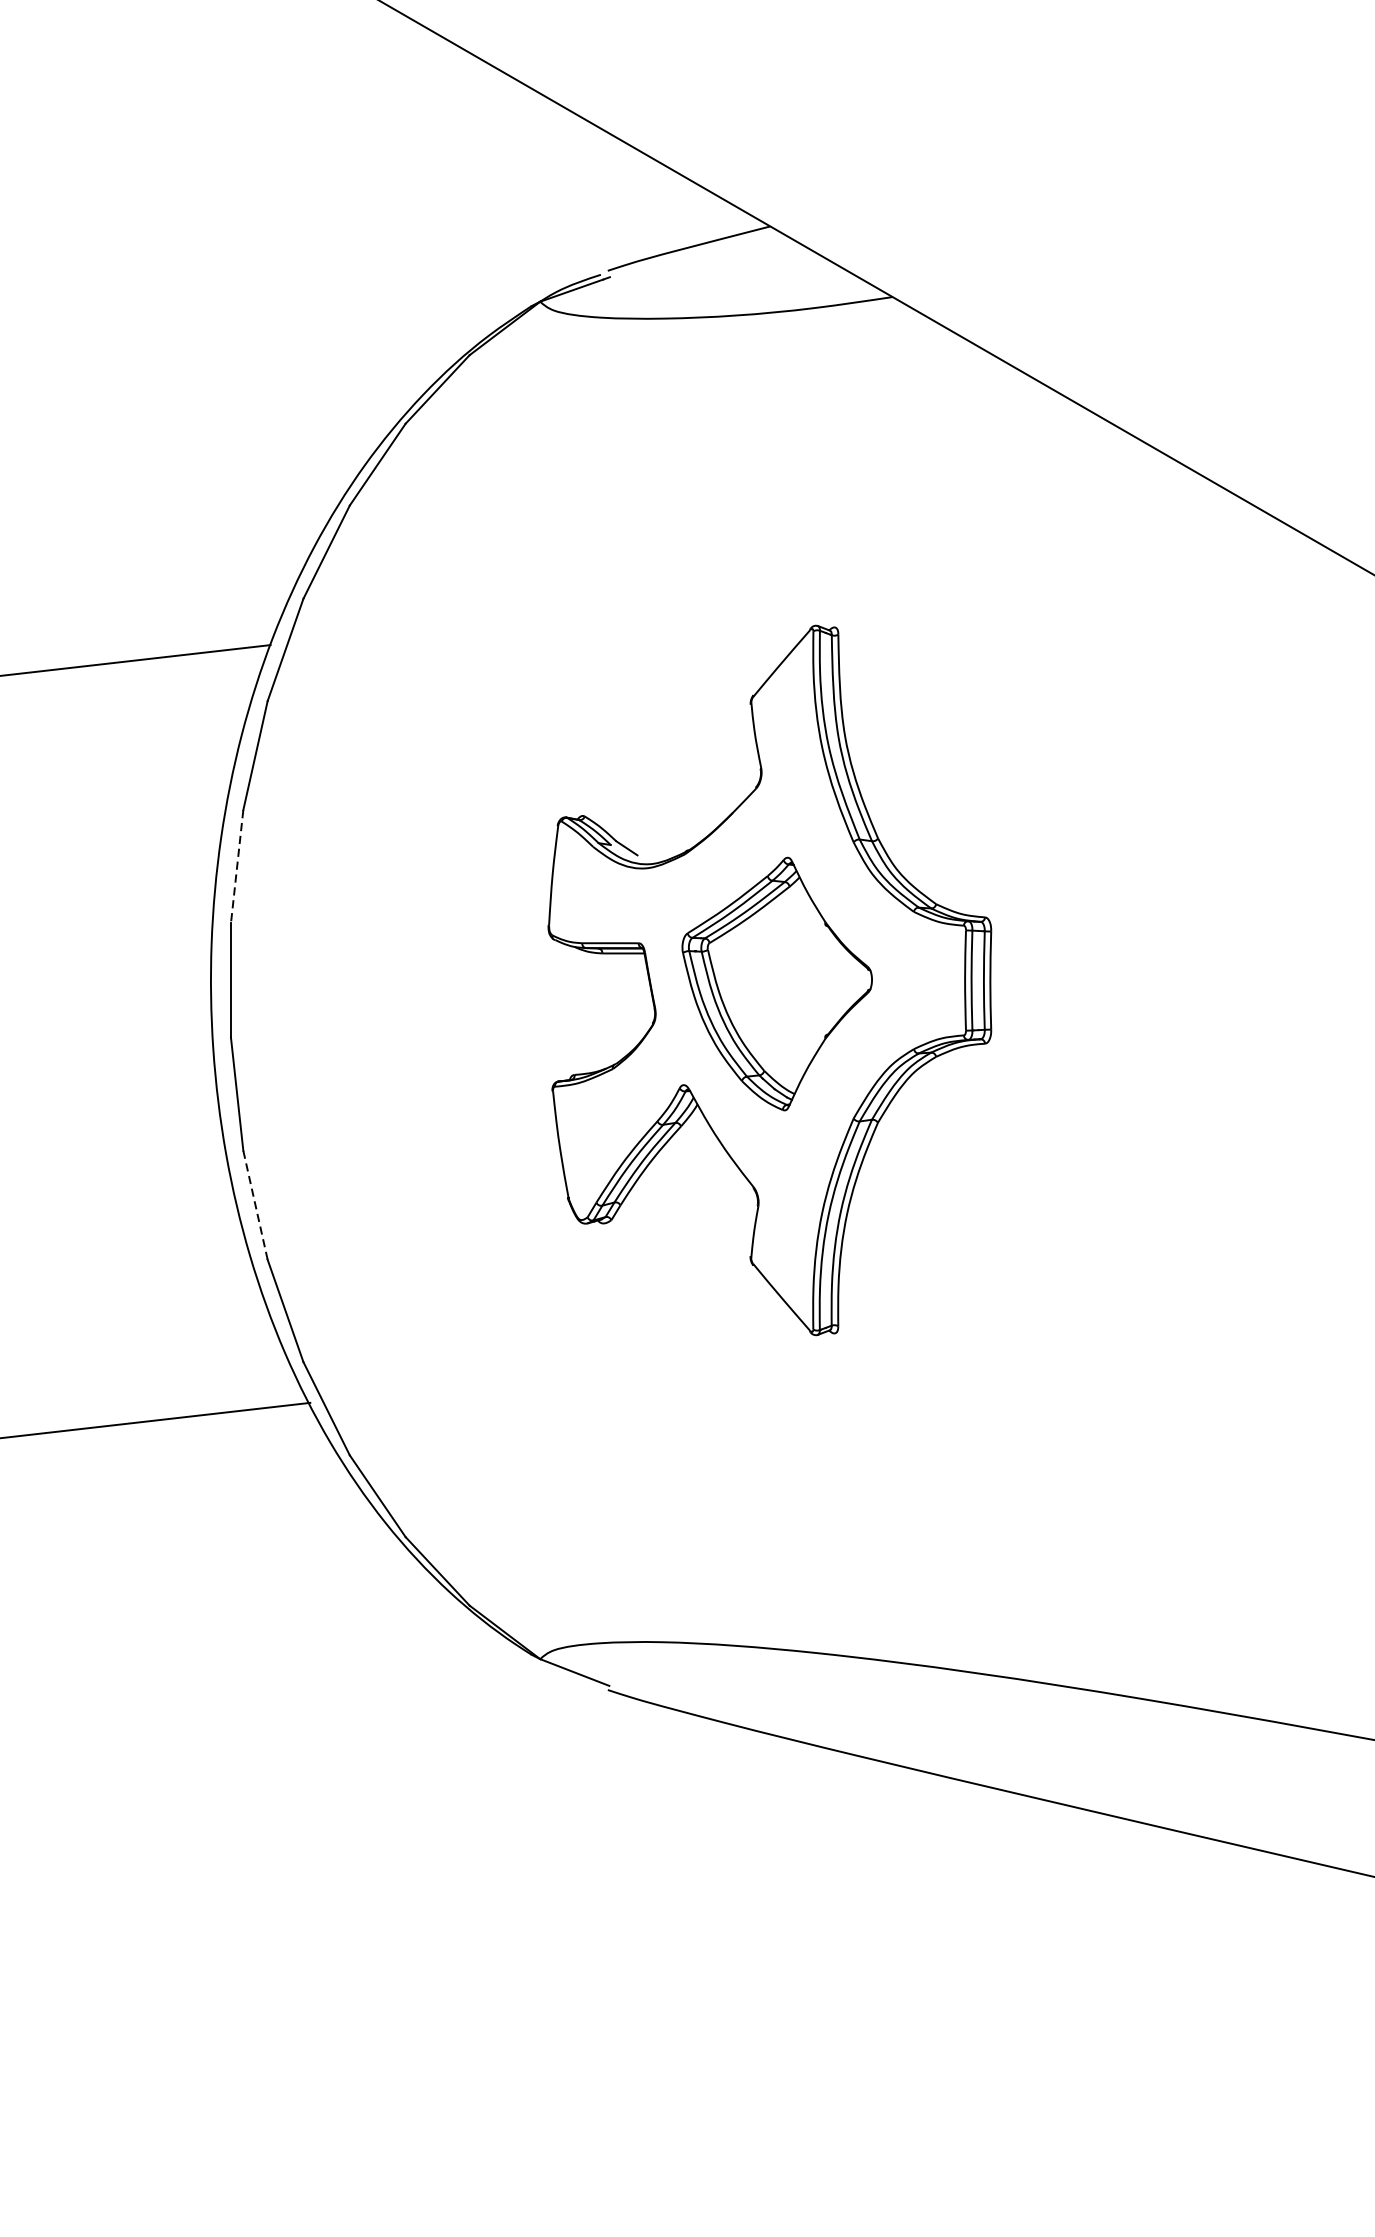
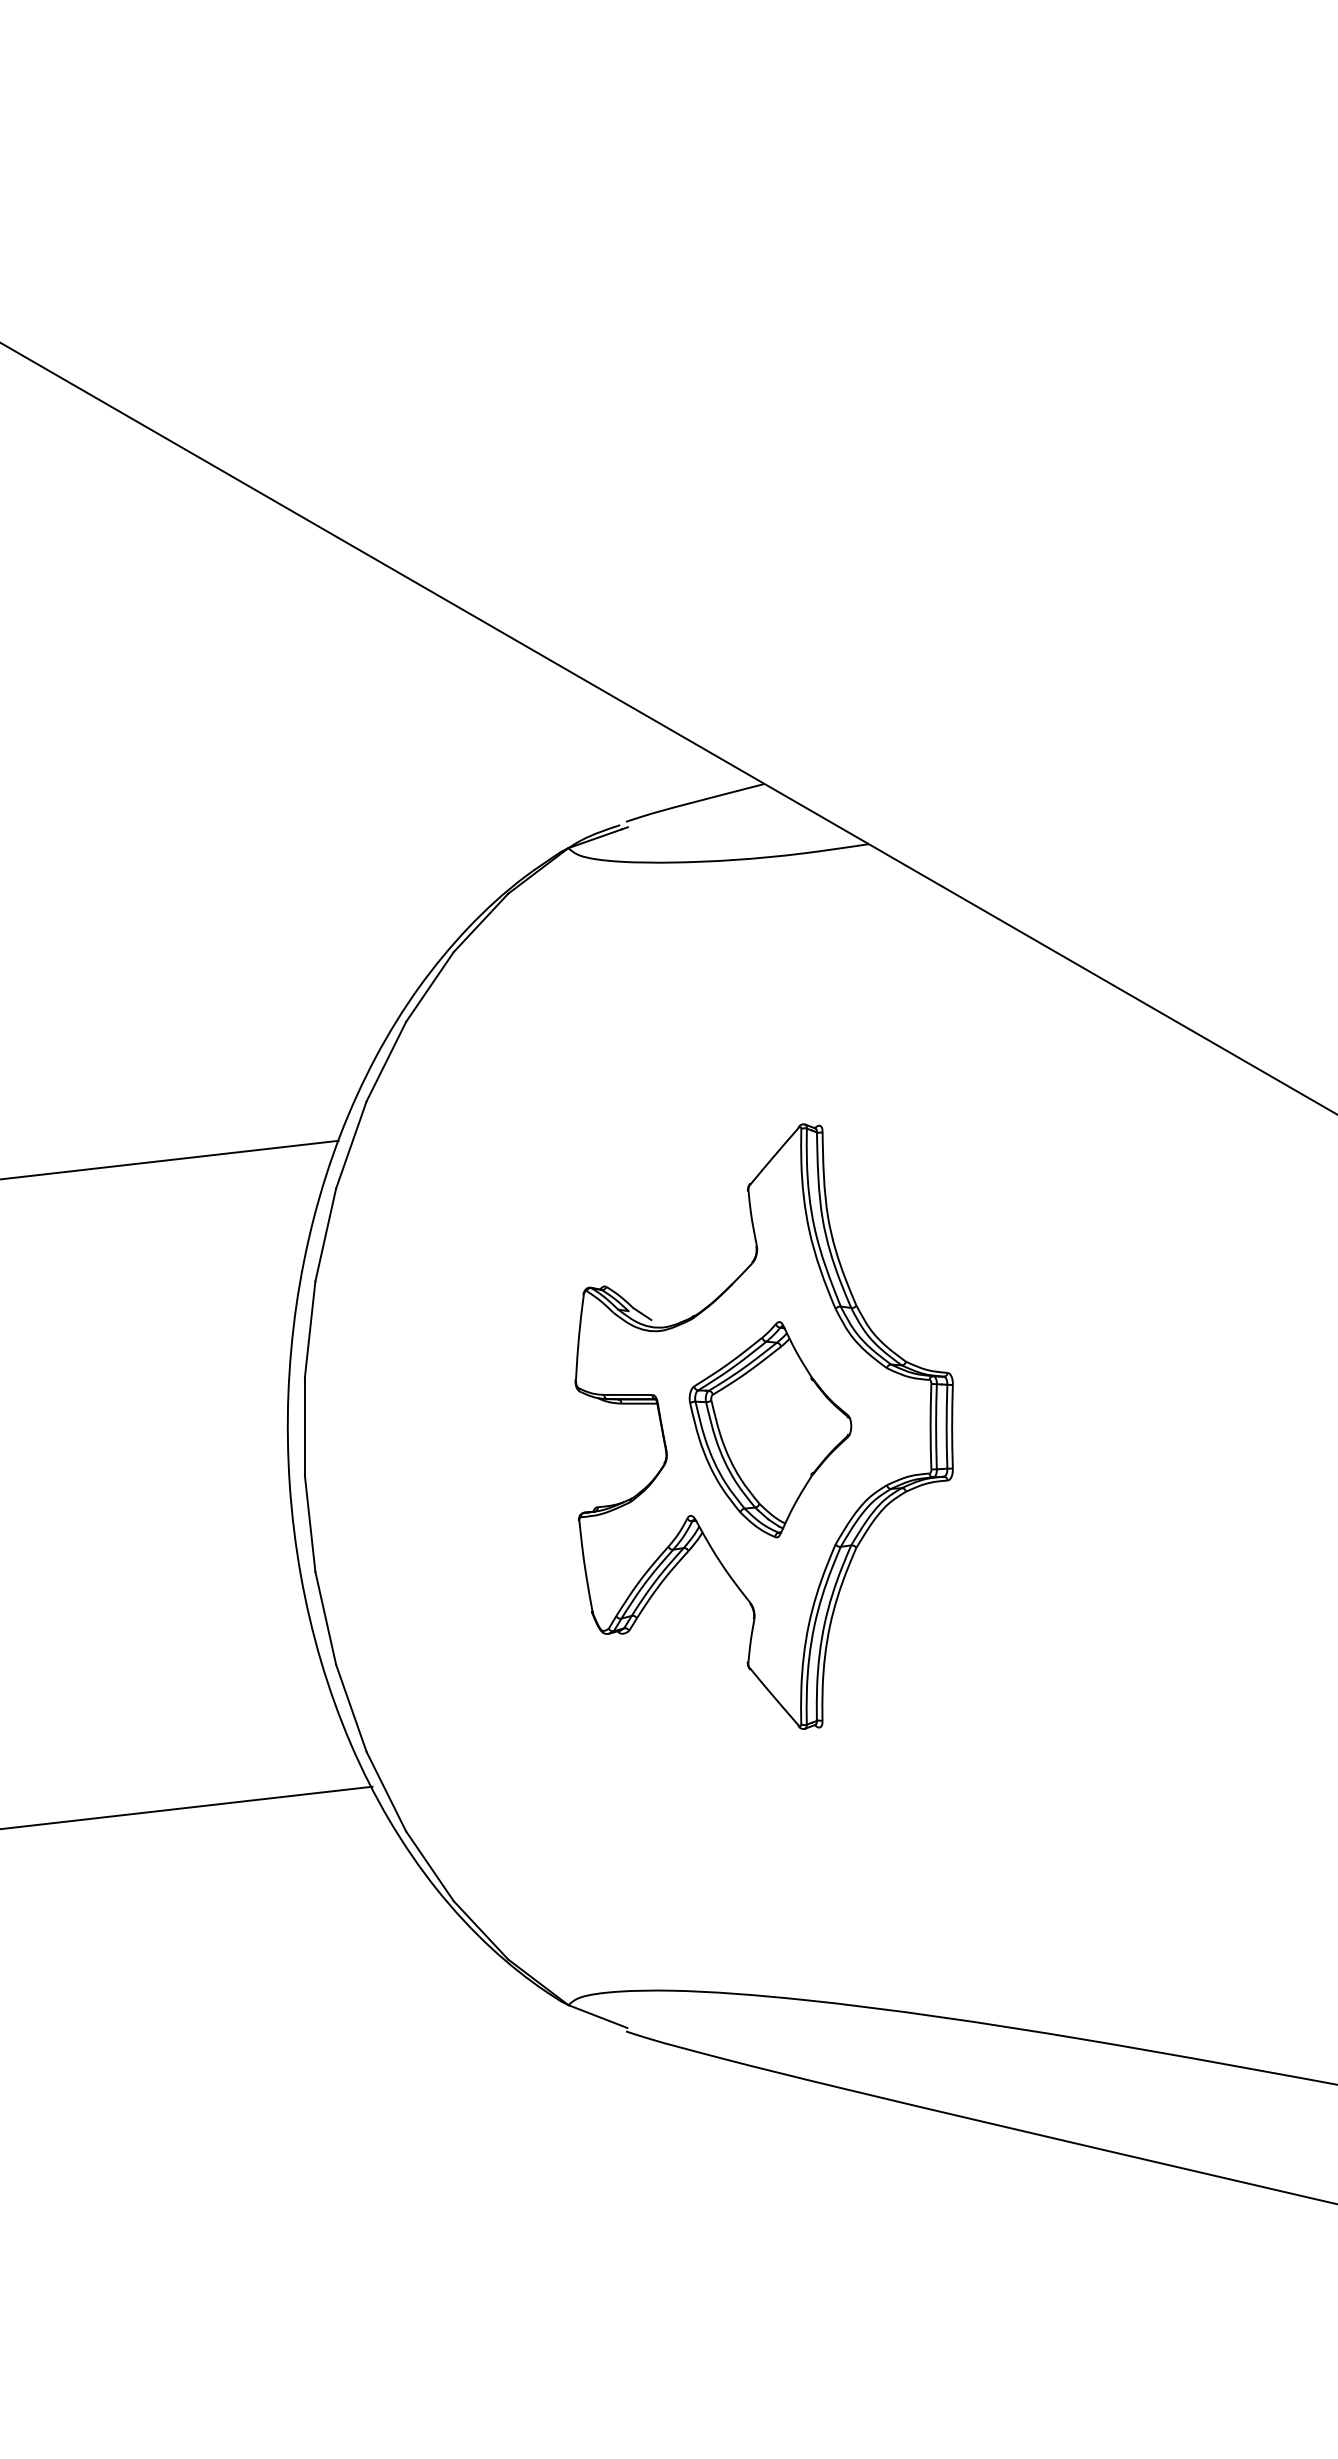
line: (237, 867) -> (310, 1330), dashed -> solid
line: (255, 1205) -> (325, 1618), dashed -> solid

